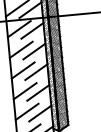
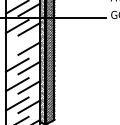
line: (21, 49) -> (17, 45), removed

